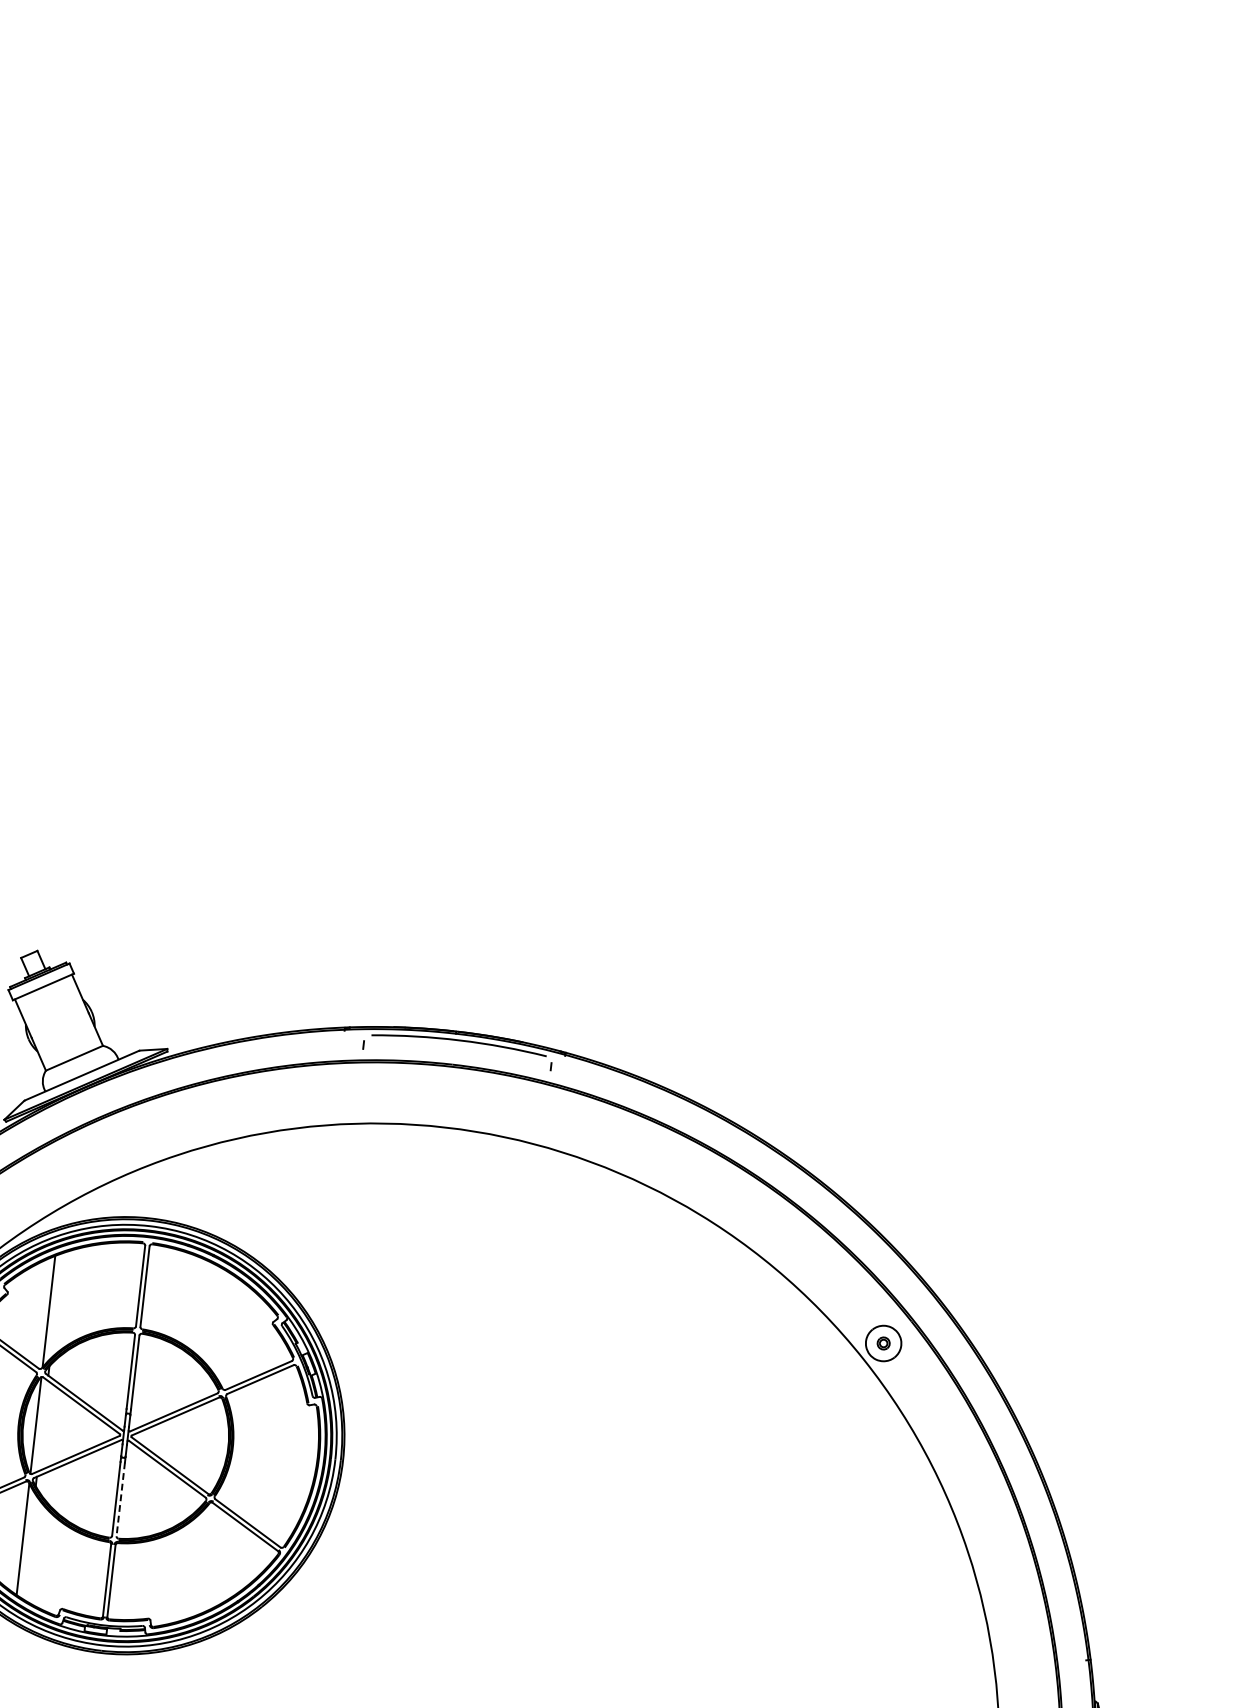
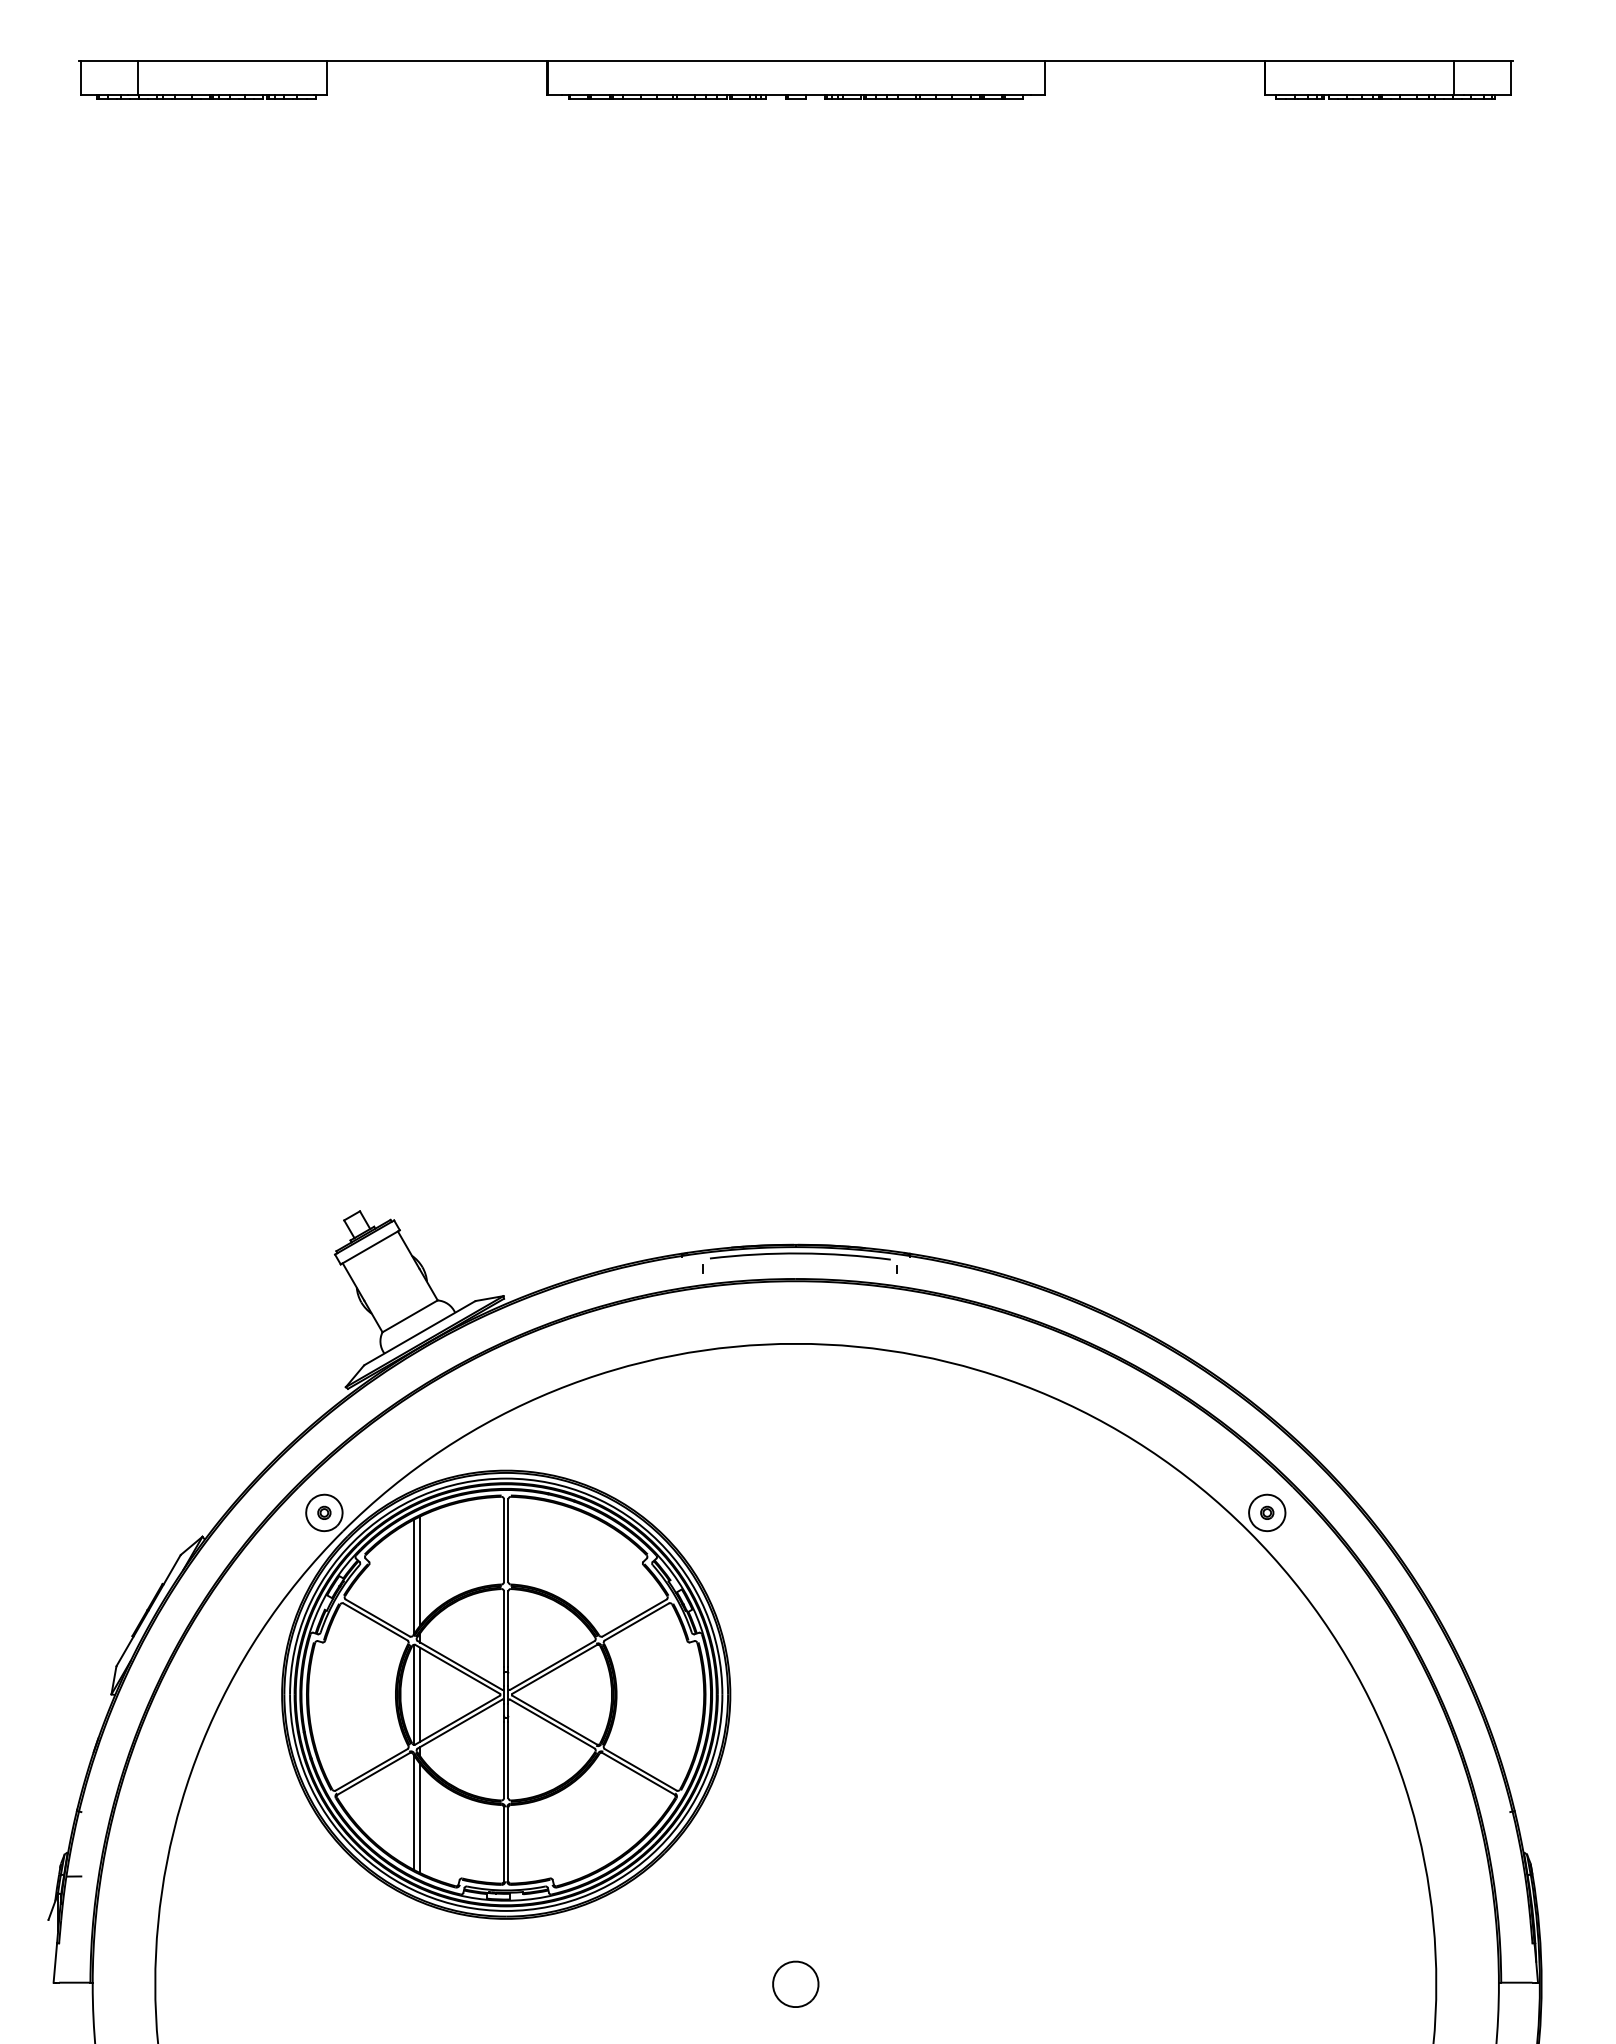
line: (56, 1305) -> (420, 1570), added
line: (42, 1425) -> (420, 1694), added
line: (120, 1499) -> (508, 1760), dashed -> solid
line: (29, 1546) -> (420, 1818), added

